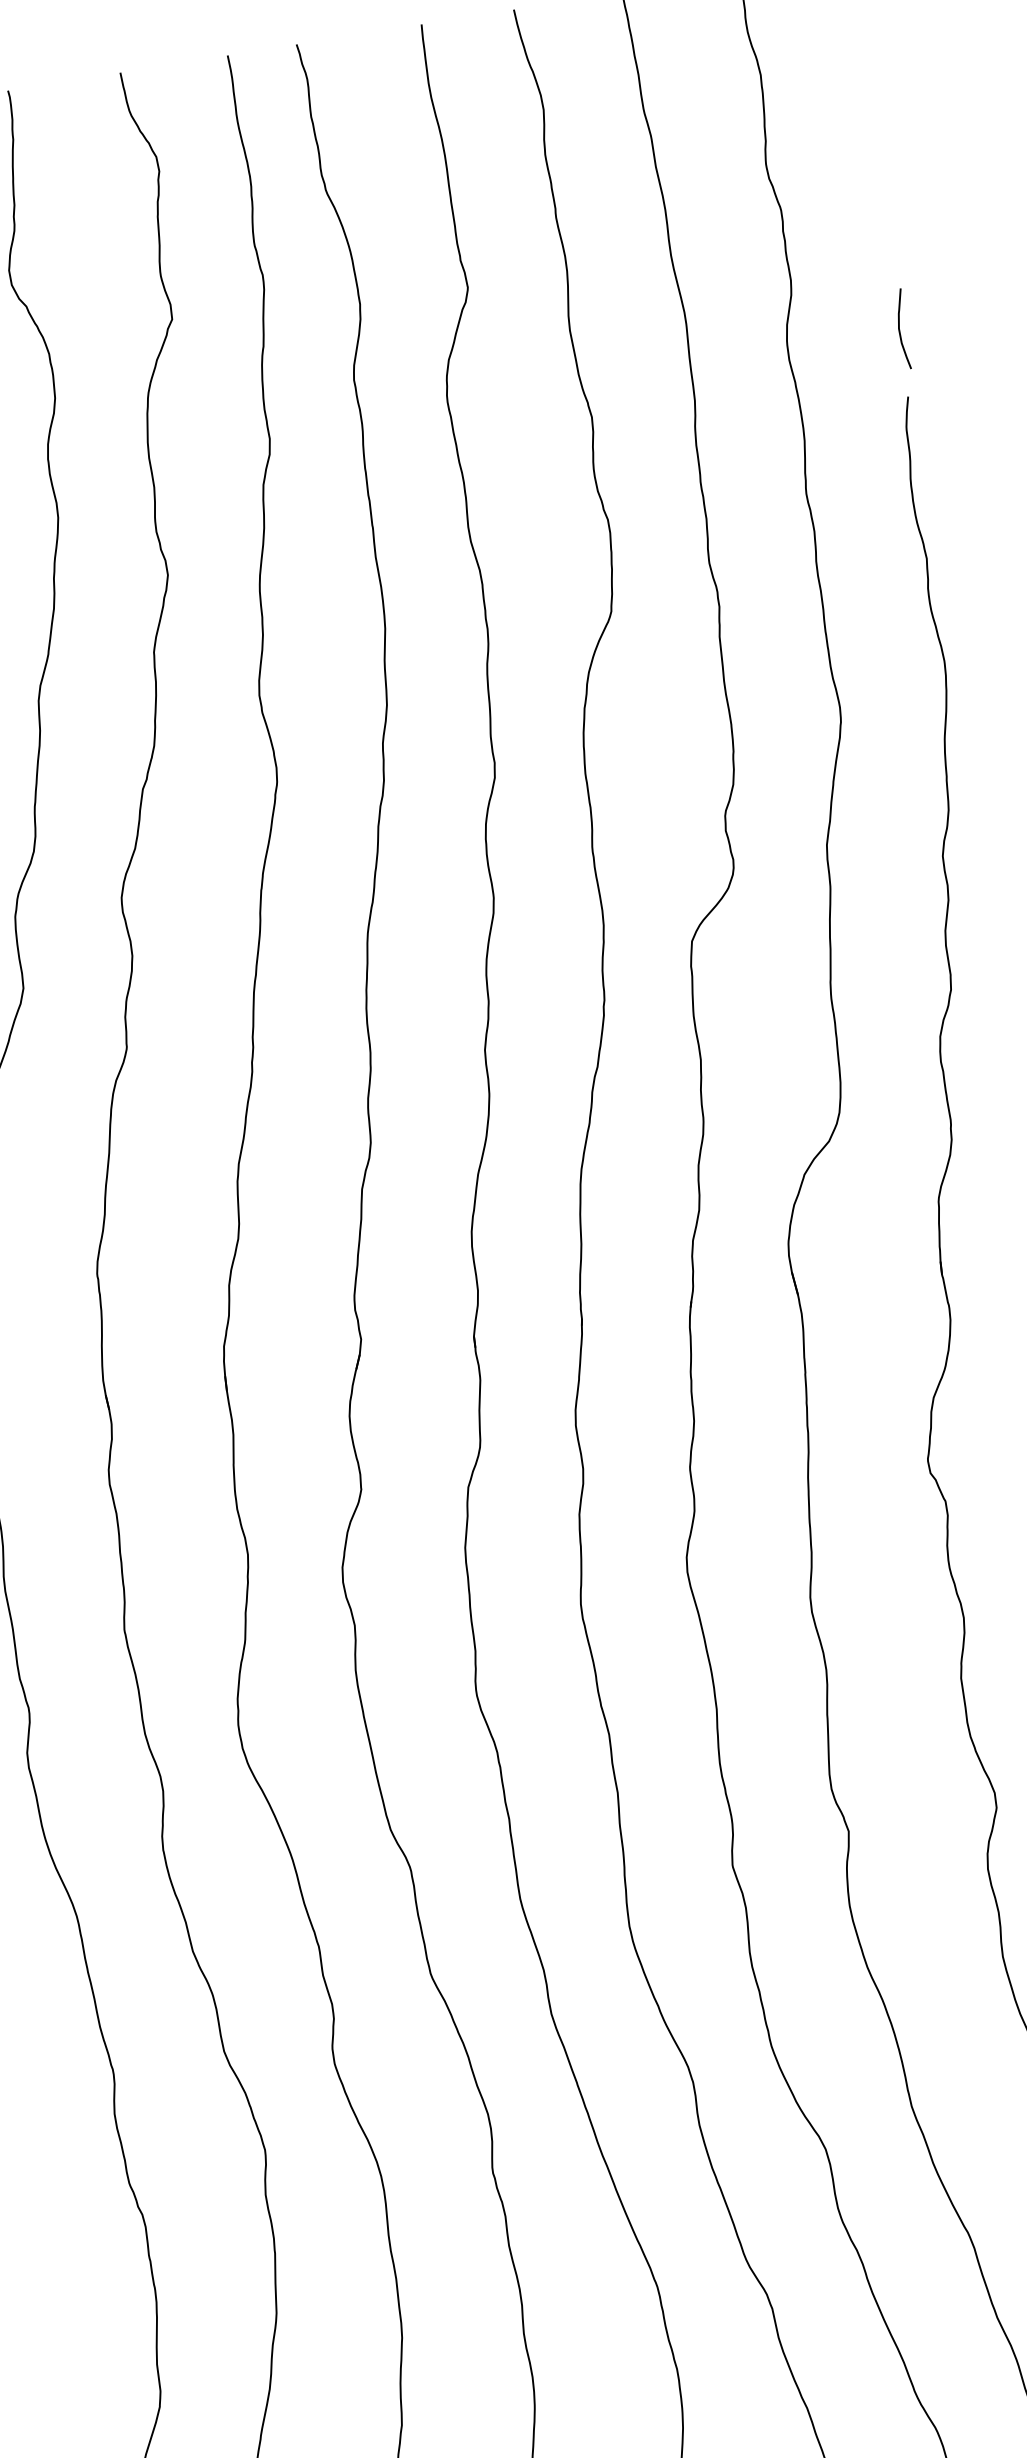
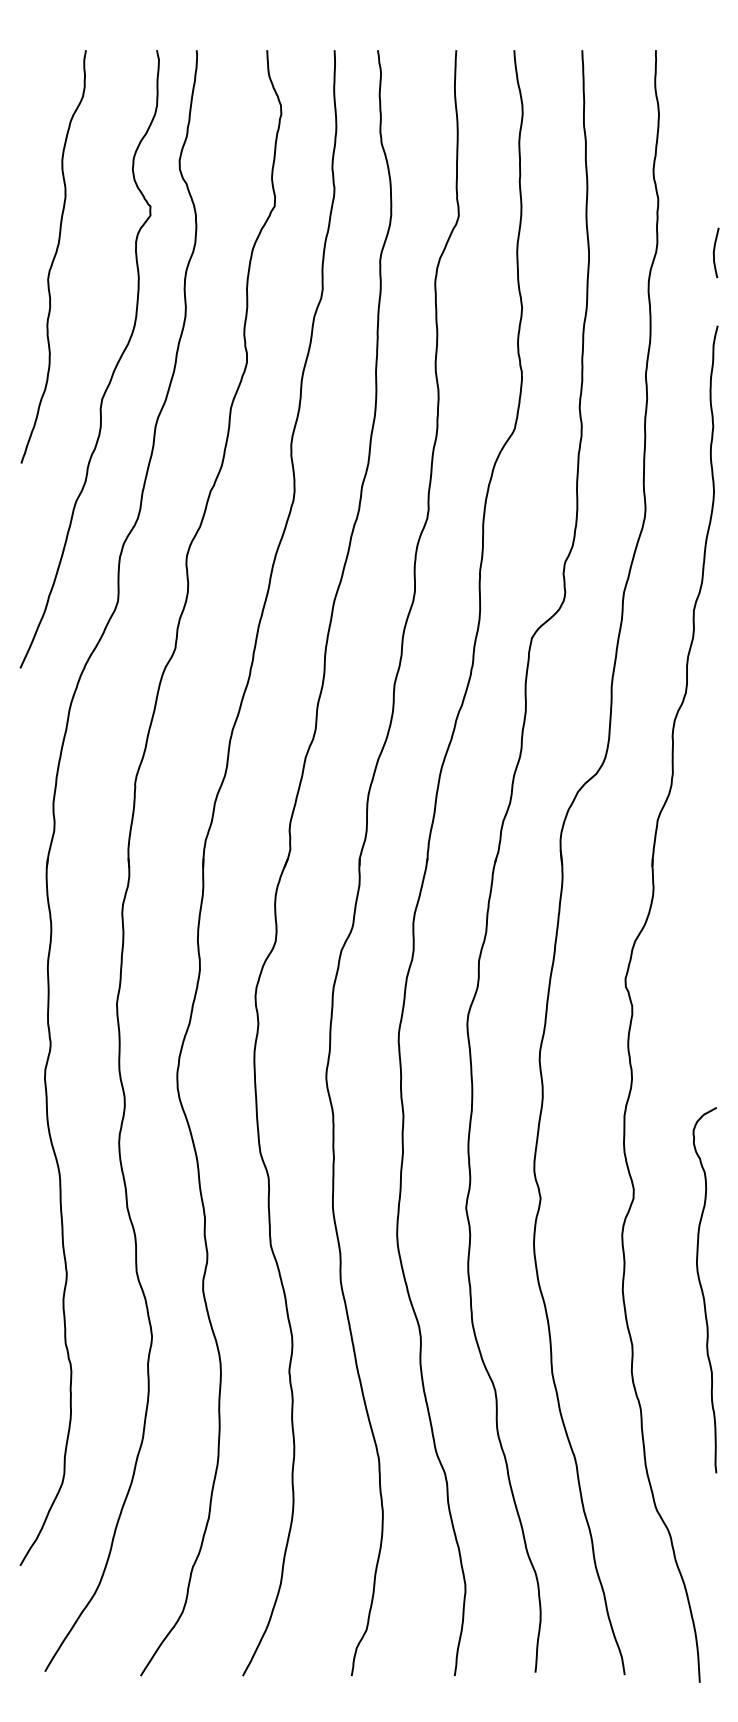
curve: (900, 328) -> (714, 252), moved

